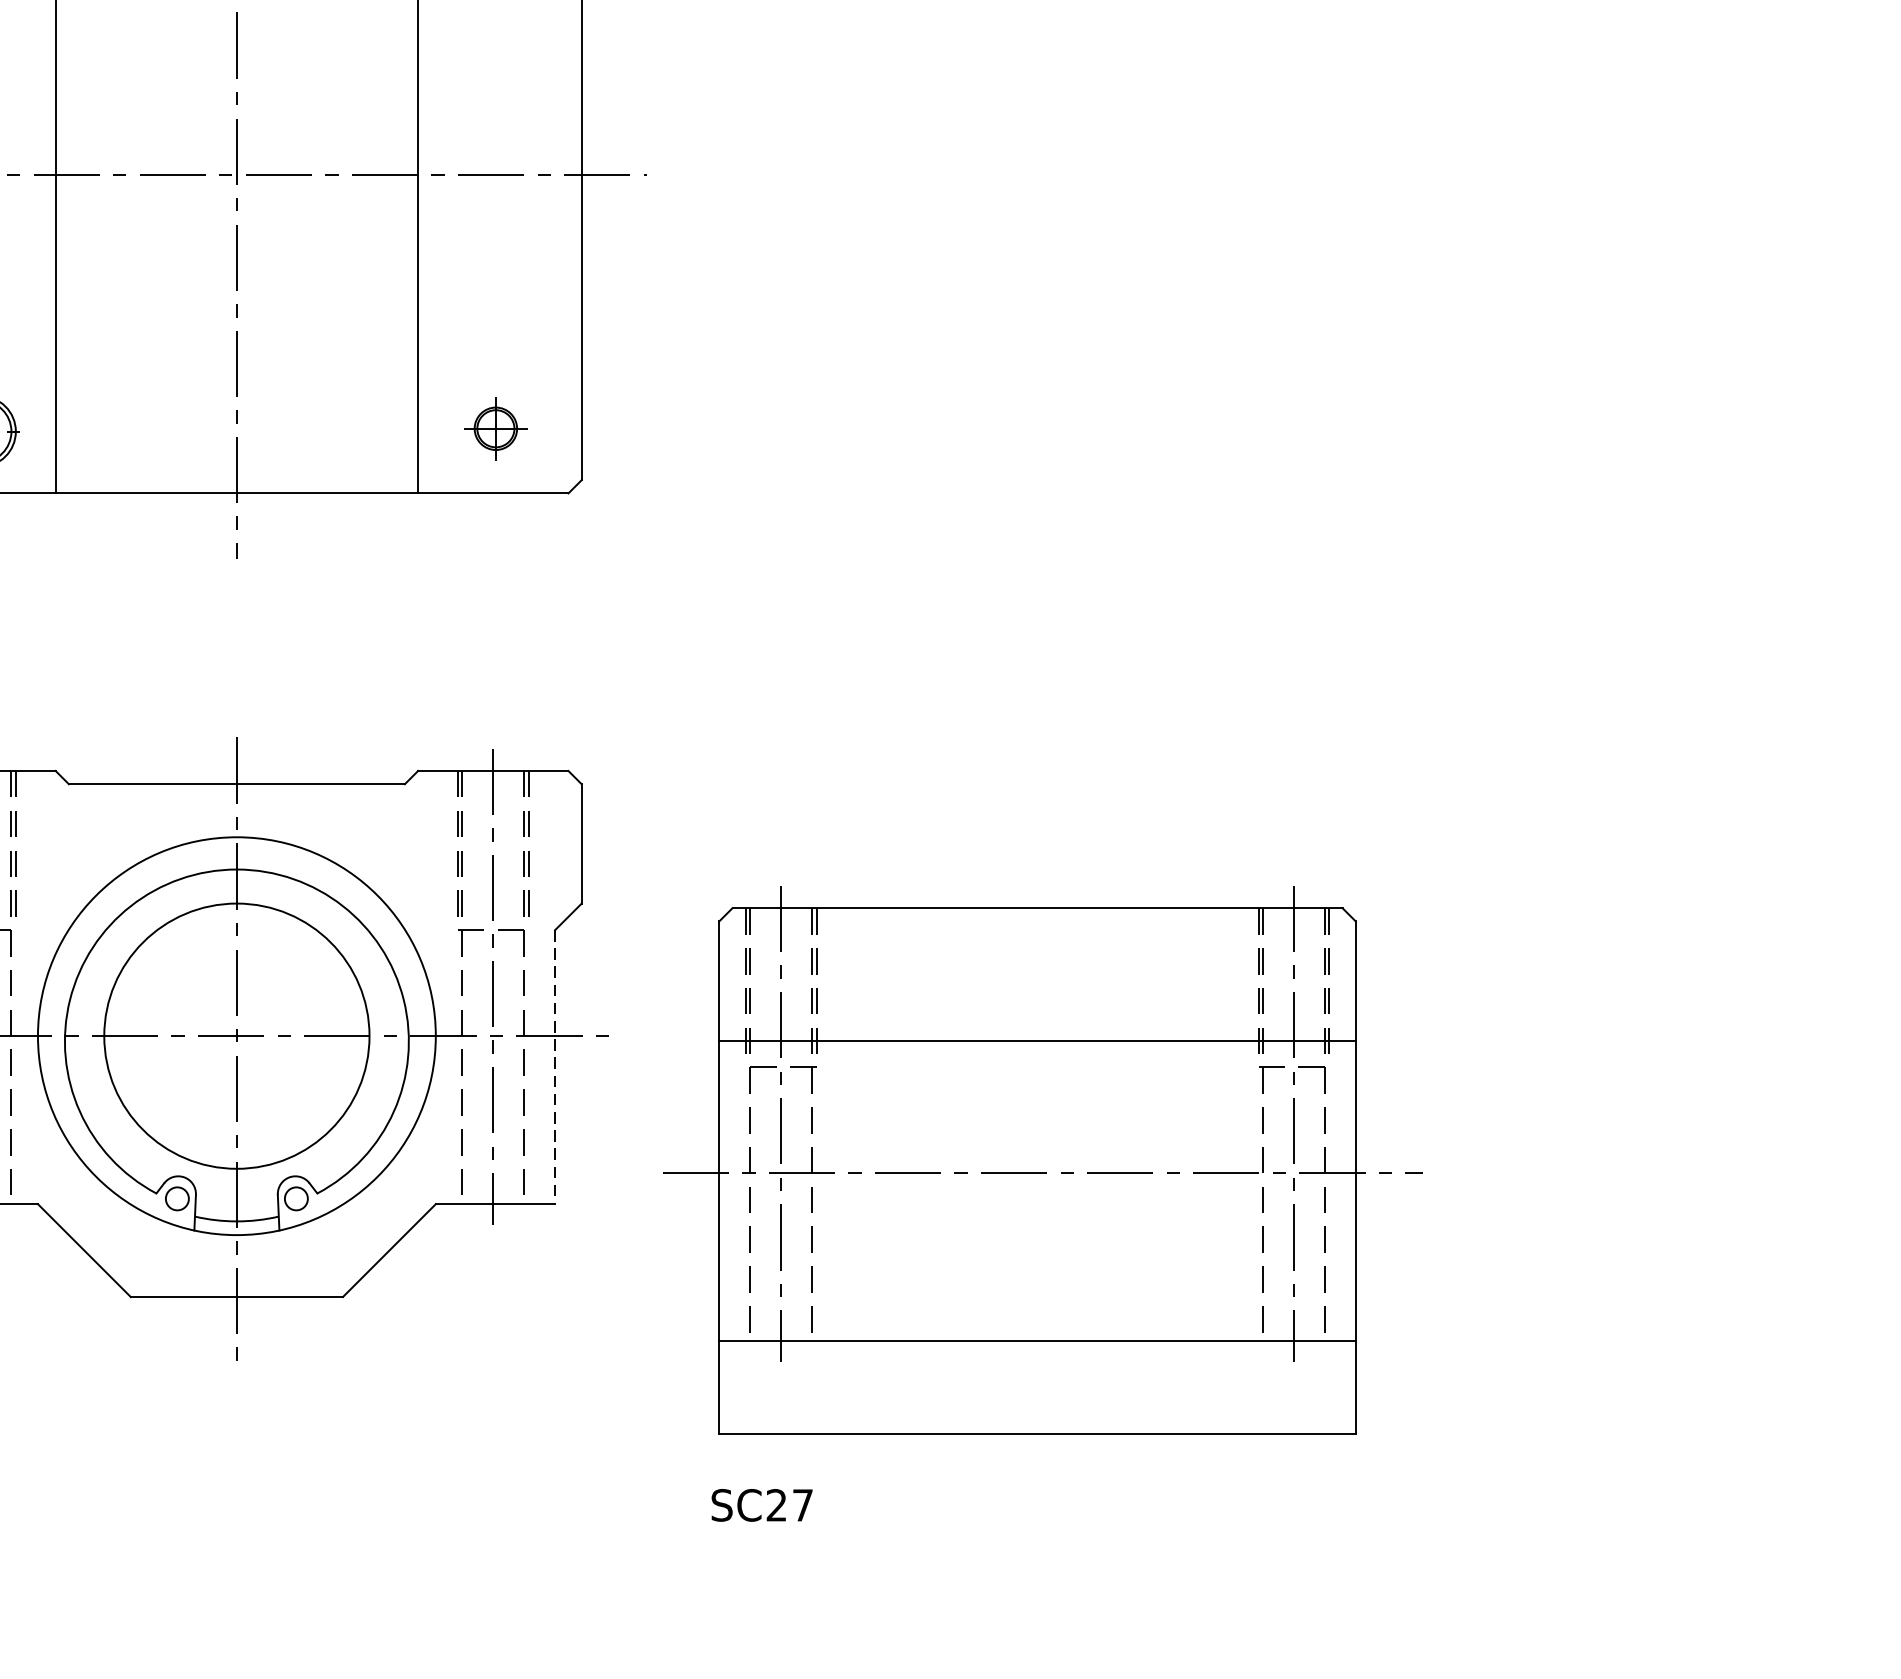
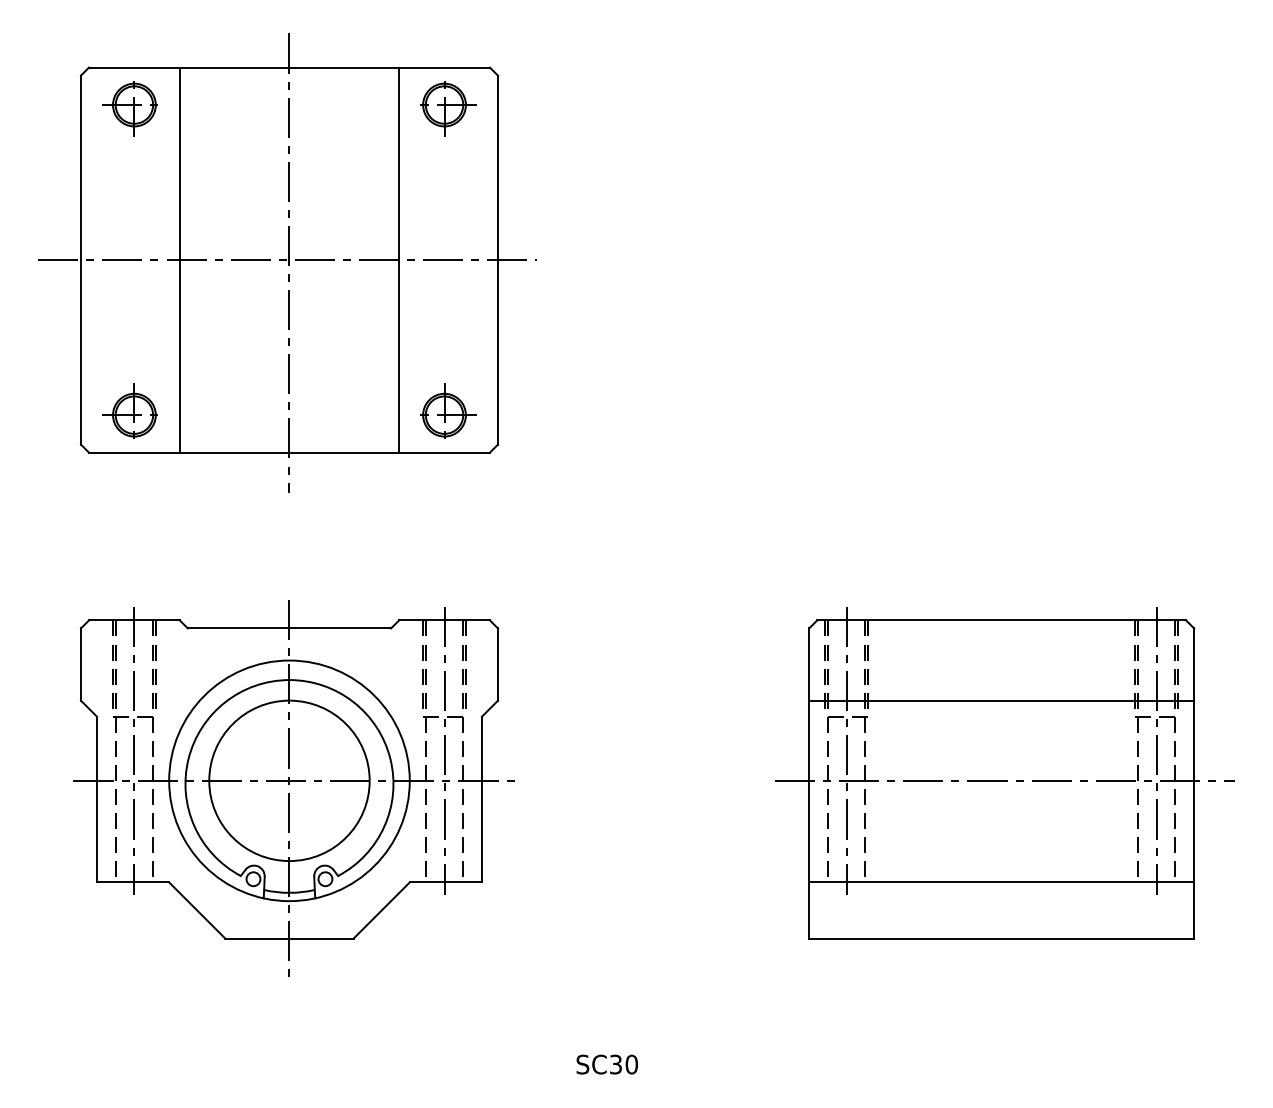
part: (499, 423) -> (448, 410), size x1.67
line: (554, 1067) -> (481, 799), dashed -> solid
part: (1042, 1161) -> (1004, 773), moved
text: (790, 1505) -> (624, 1064), SC27 -> SC30

